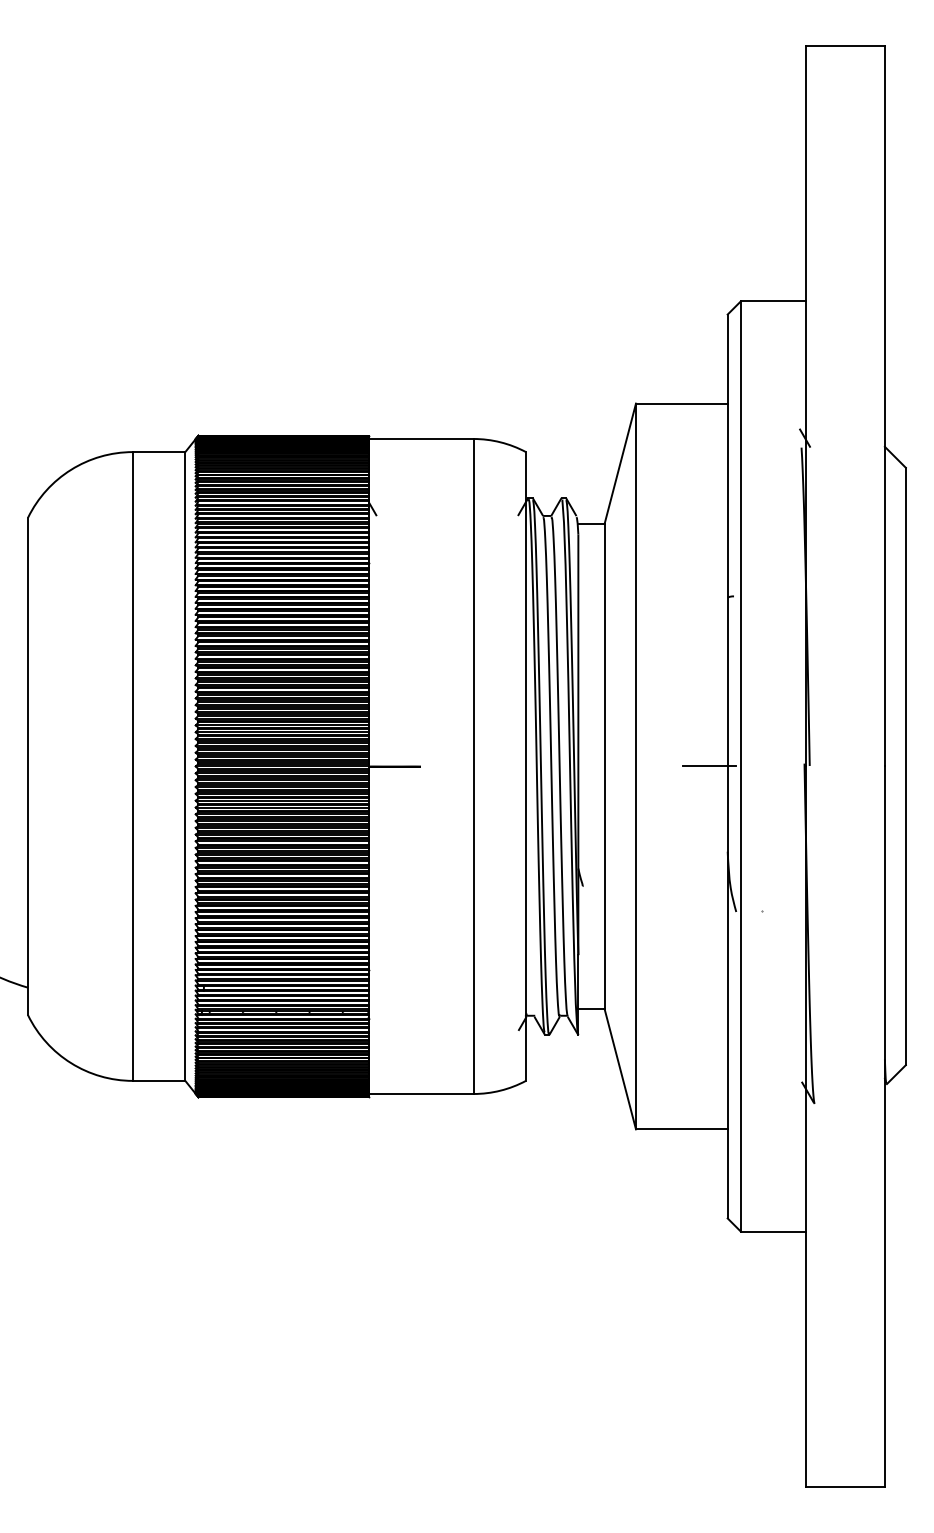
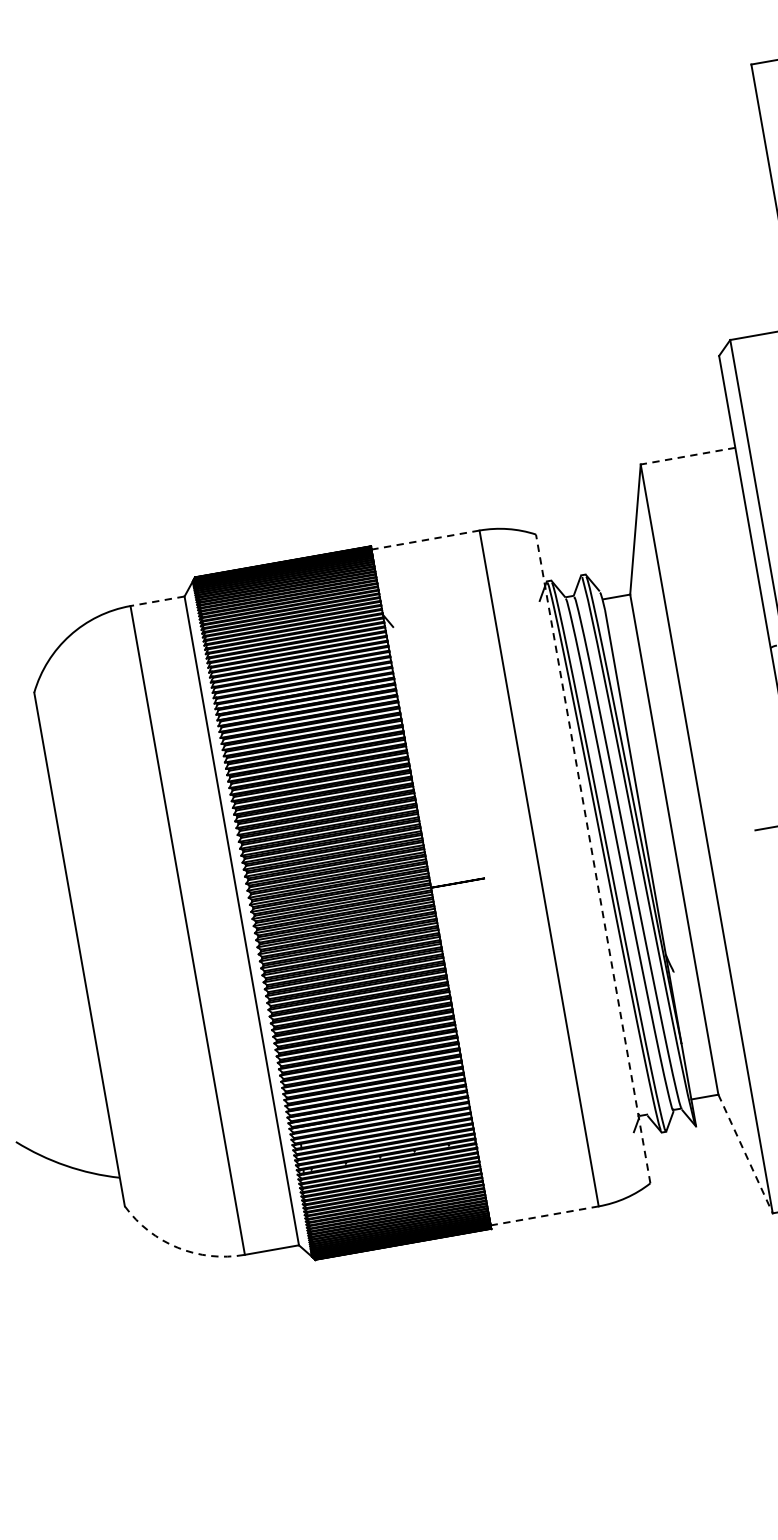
line: (681, 403) -> (687, 456), solid -> dashed
line: (420, 438) -> (424, 539), solid -> dashed
line: (158, 452) -> (156, 601), solid -> dashed
line: (525, 765) -> (592, 858), solid -> dashed
arc: (71, 1063) -> (178, 1248), solid -> dashed
line: (620, 1069) -> (745, 1154), solid -> dashed
line: (421, 1094) -> (545, 1216), solid -> dashed

